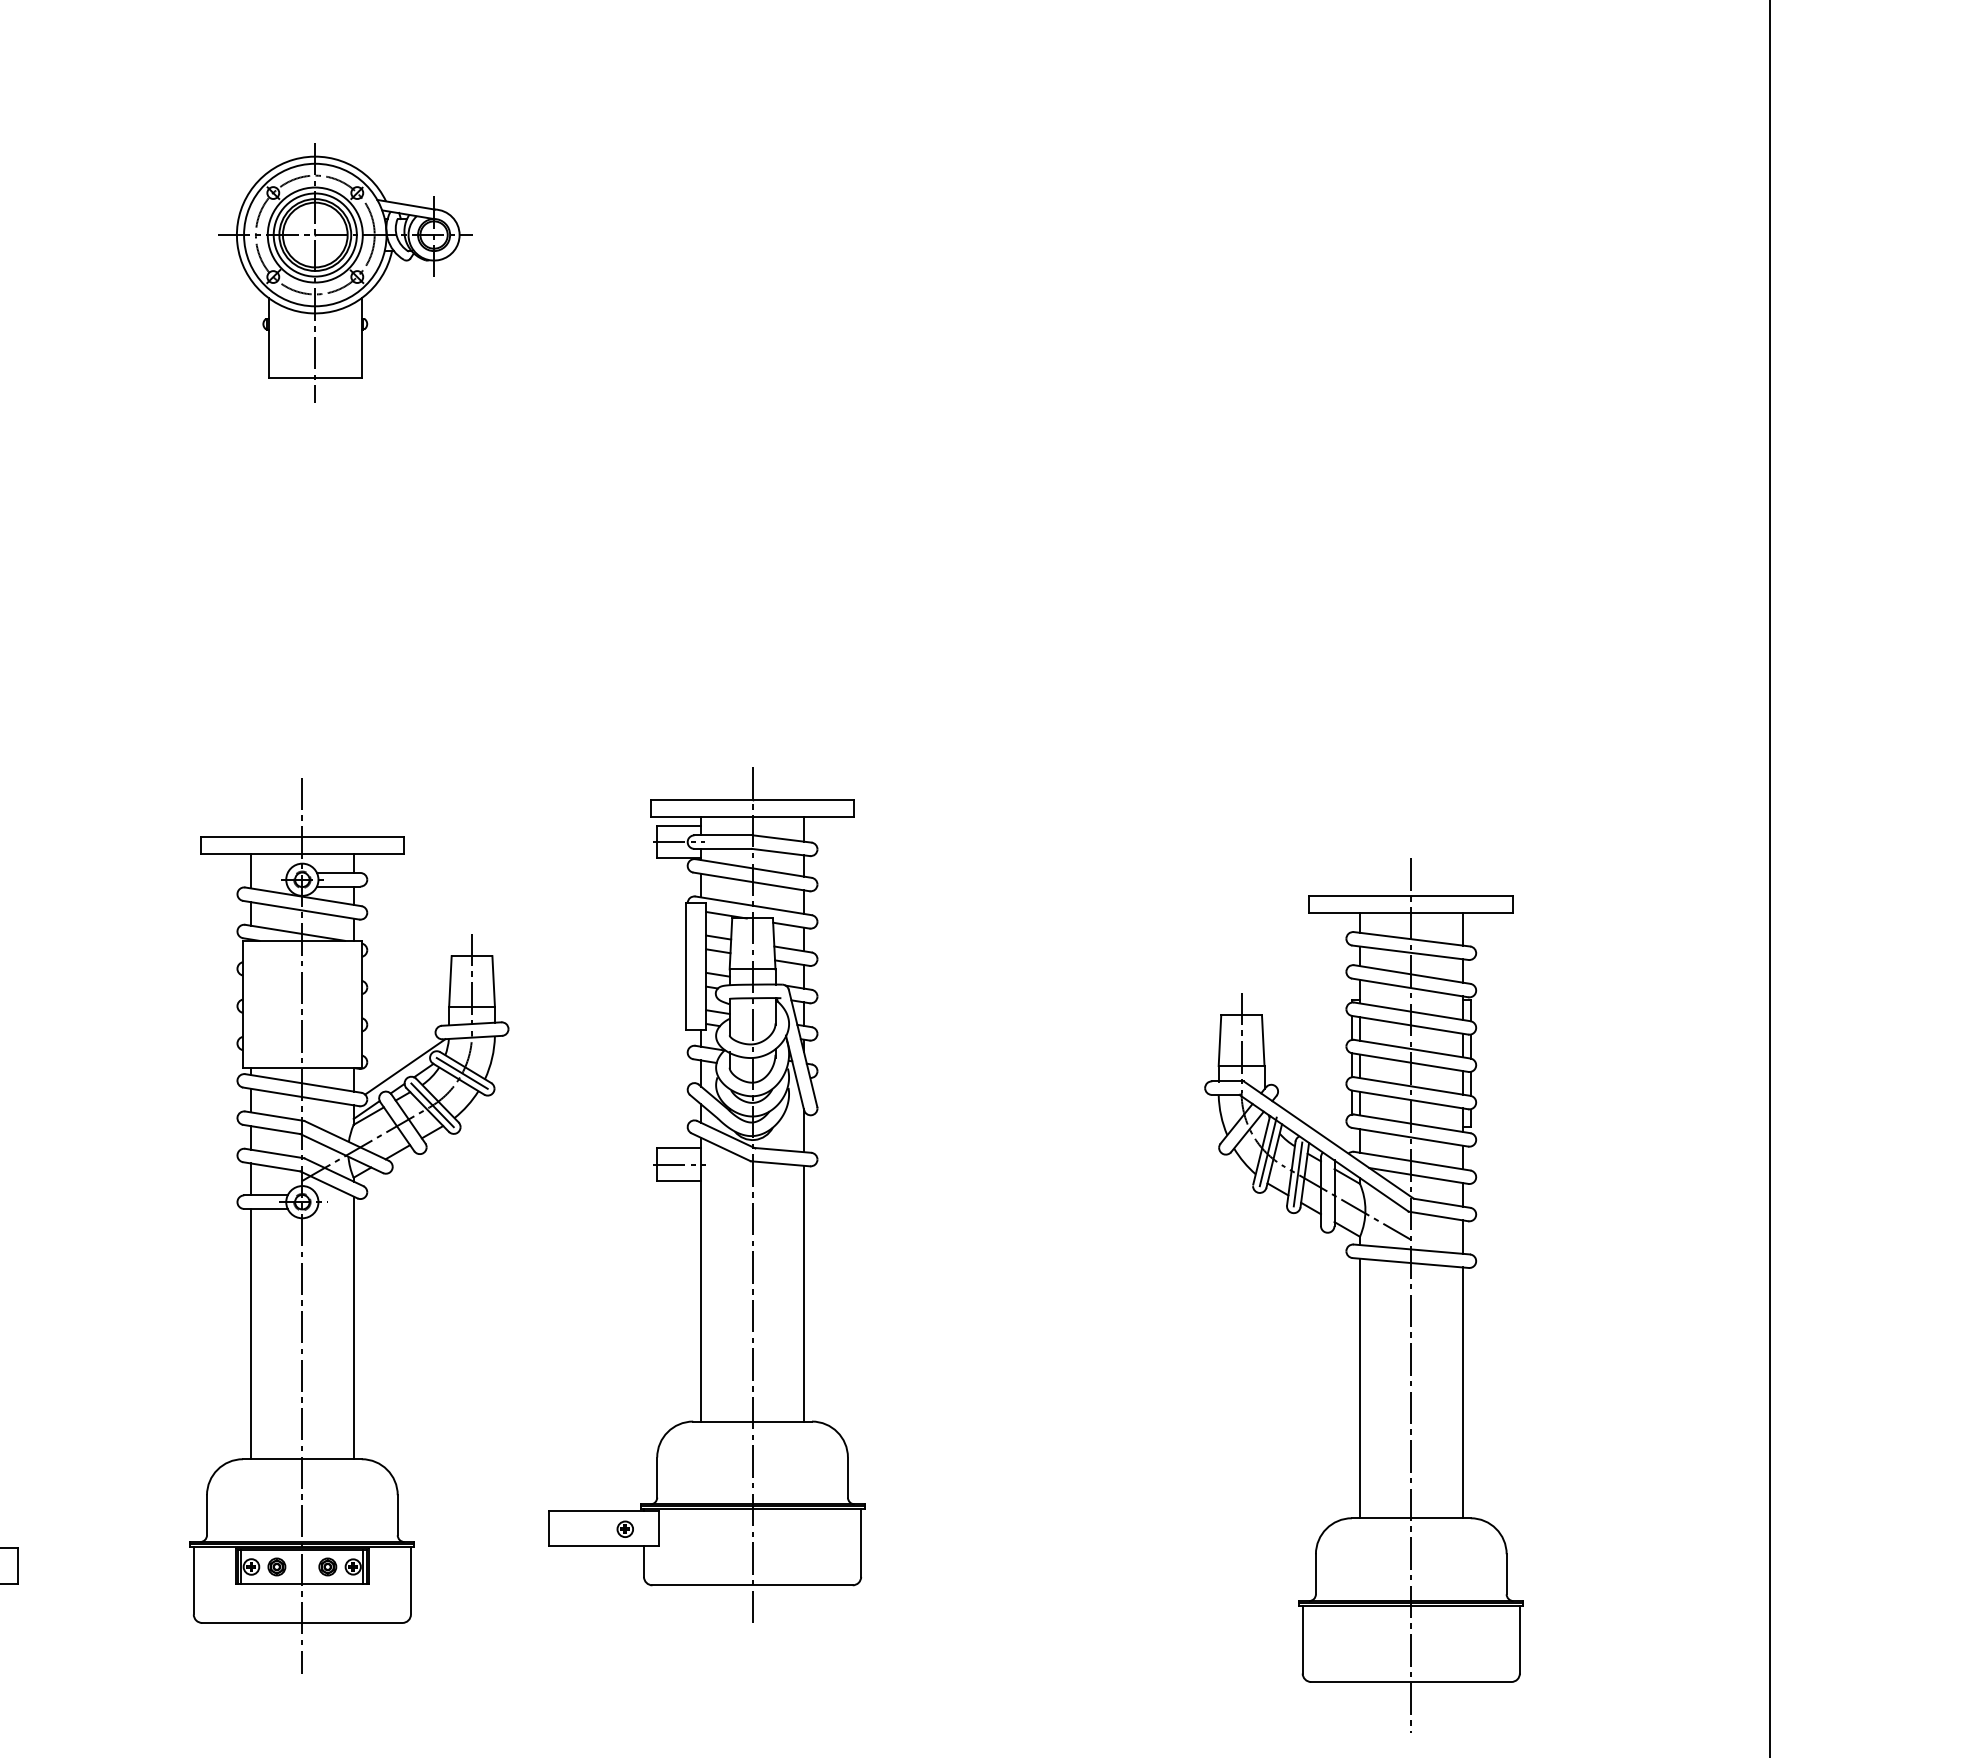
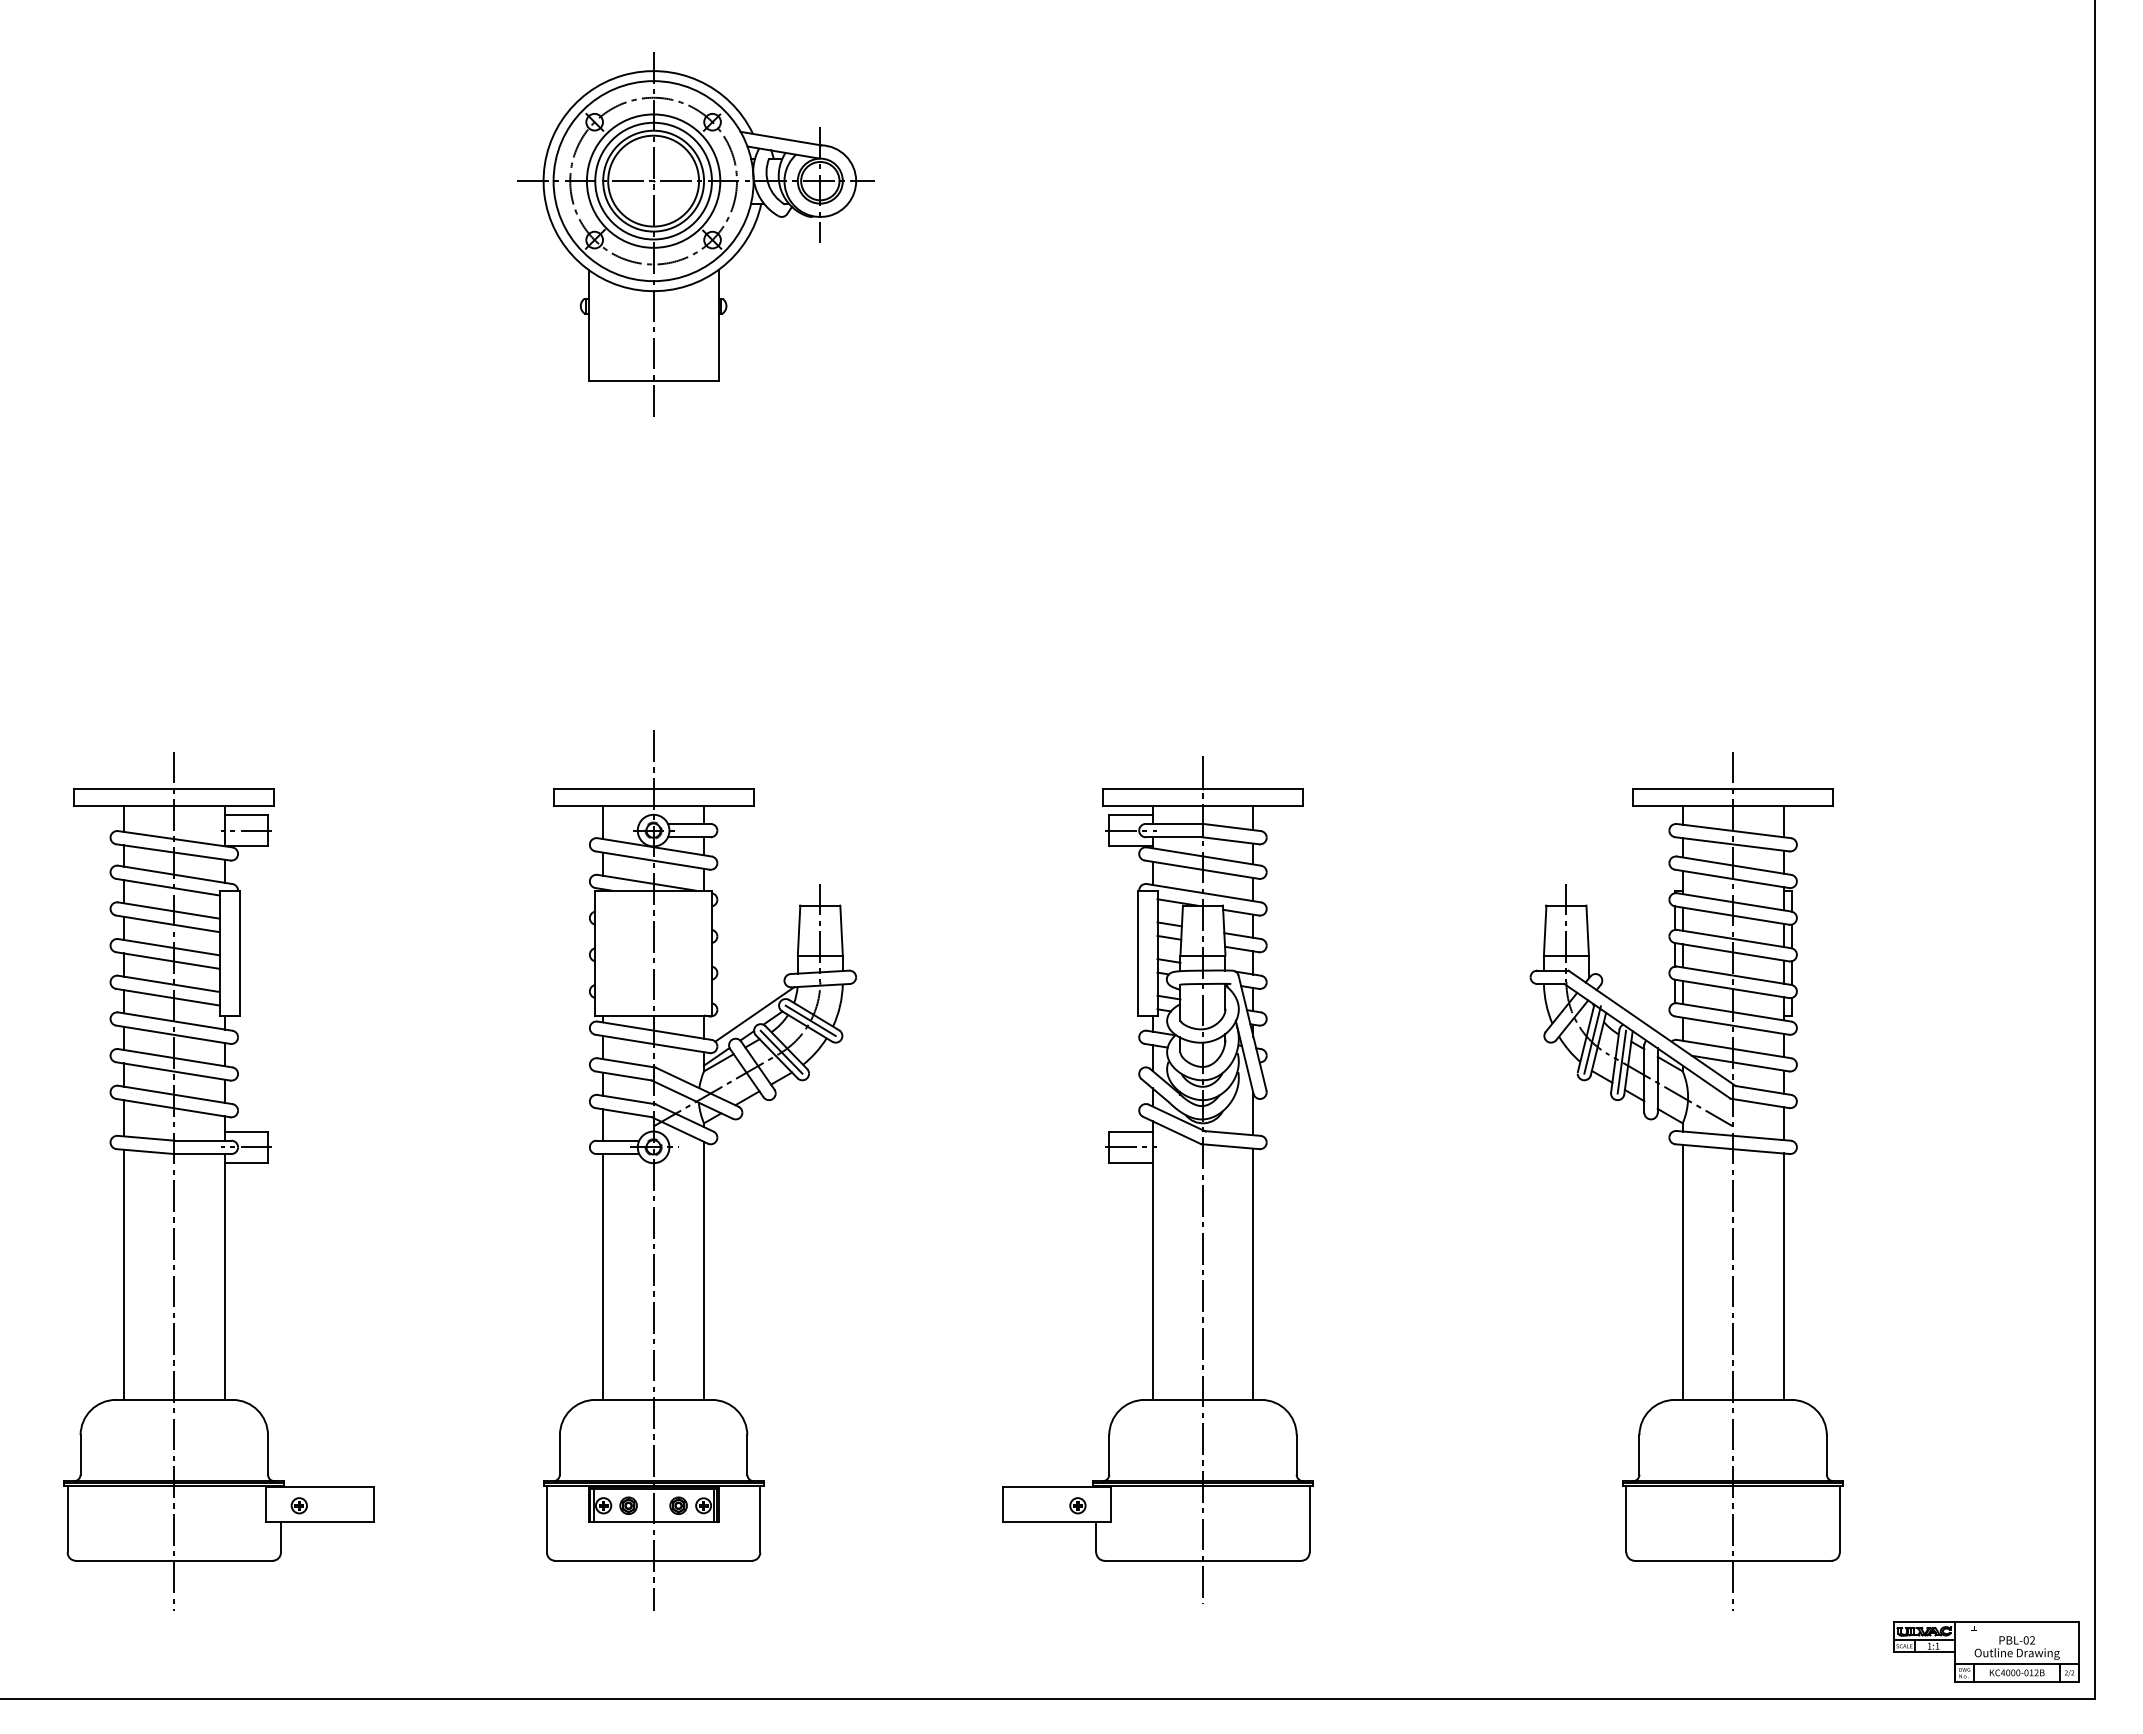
part: (344, 273) -> (695, 234), size x1.43
part: (706, 1197) -> (1157, 1179), moved
part: (1363, 1295) -> (1686, 1181), moved
part: (1658, 1715) -> (1986, 1651), added

